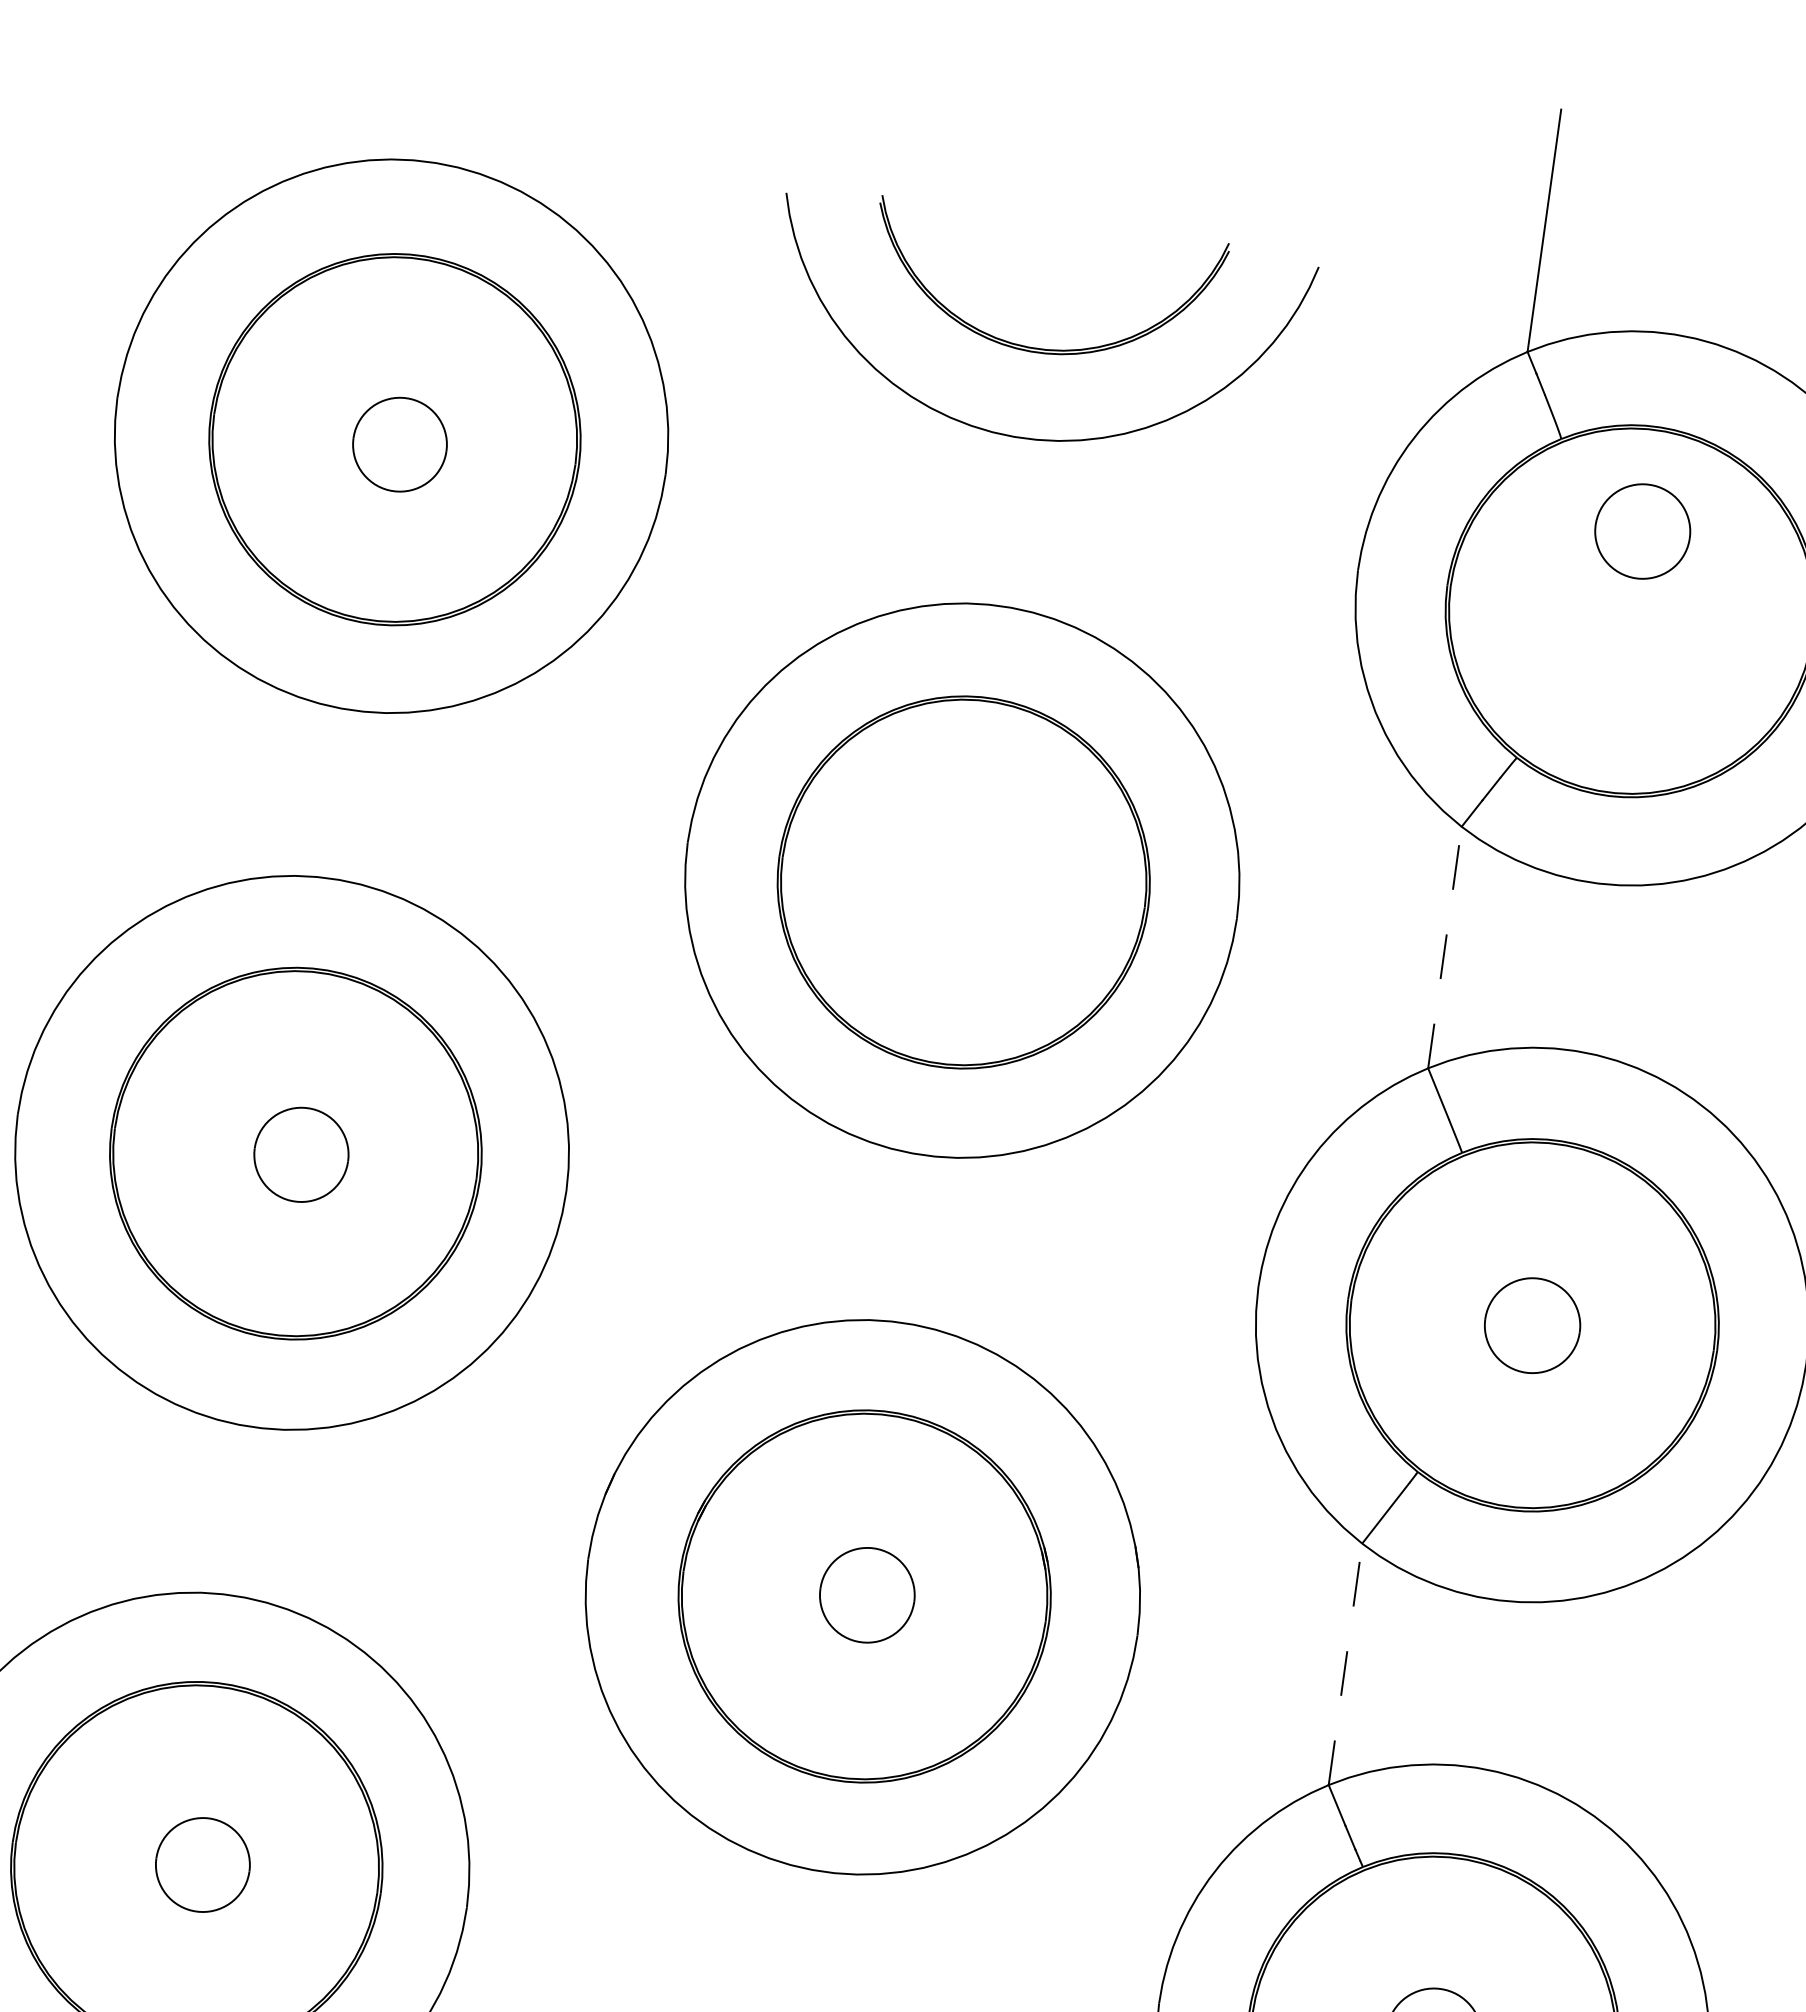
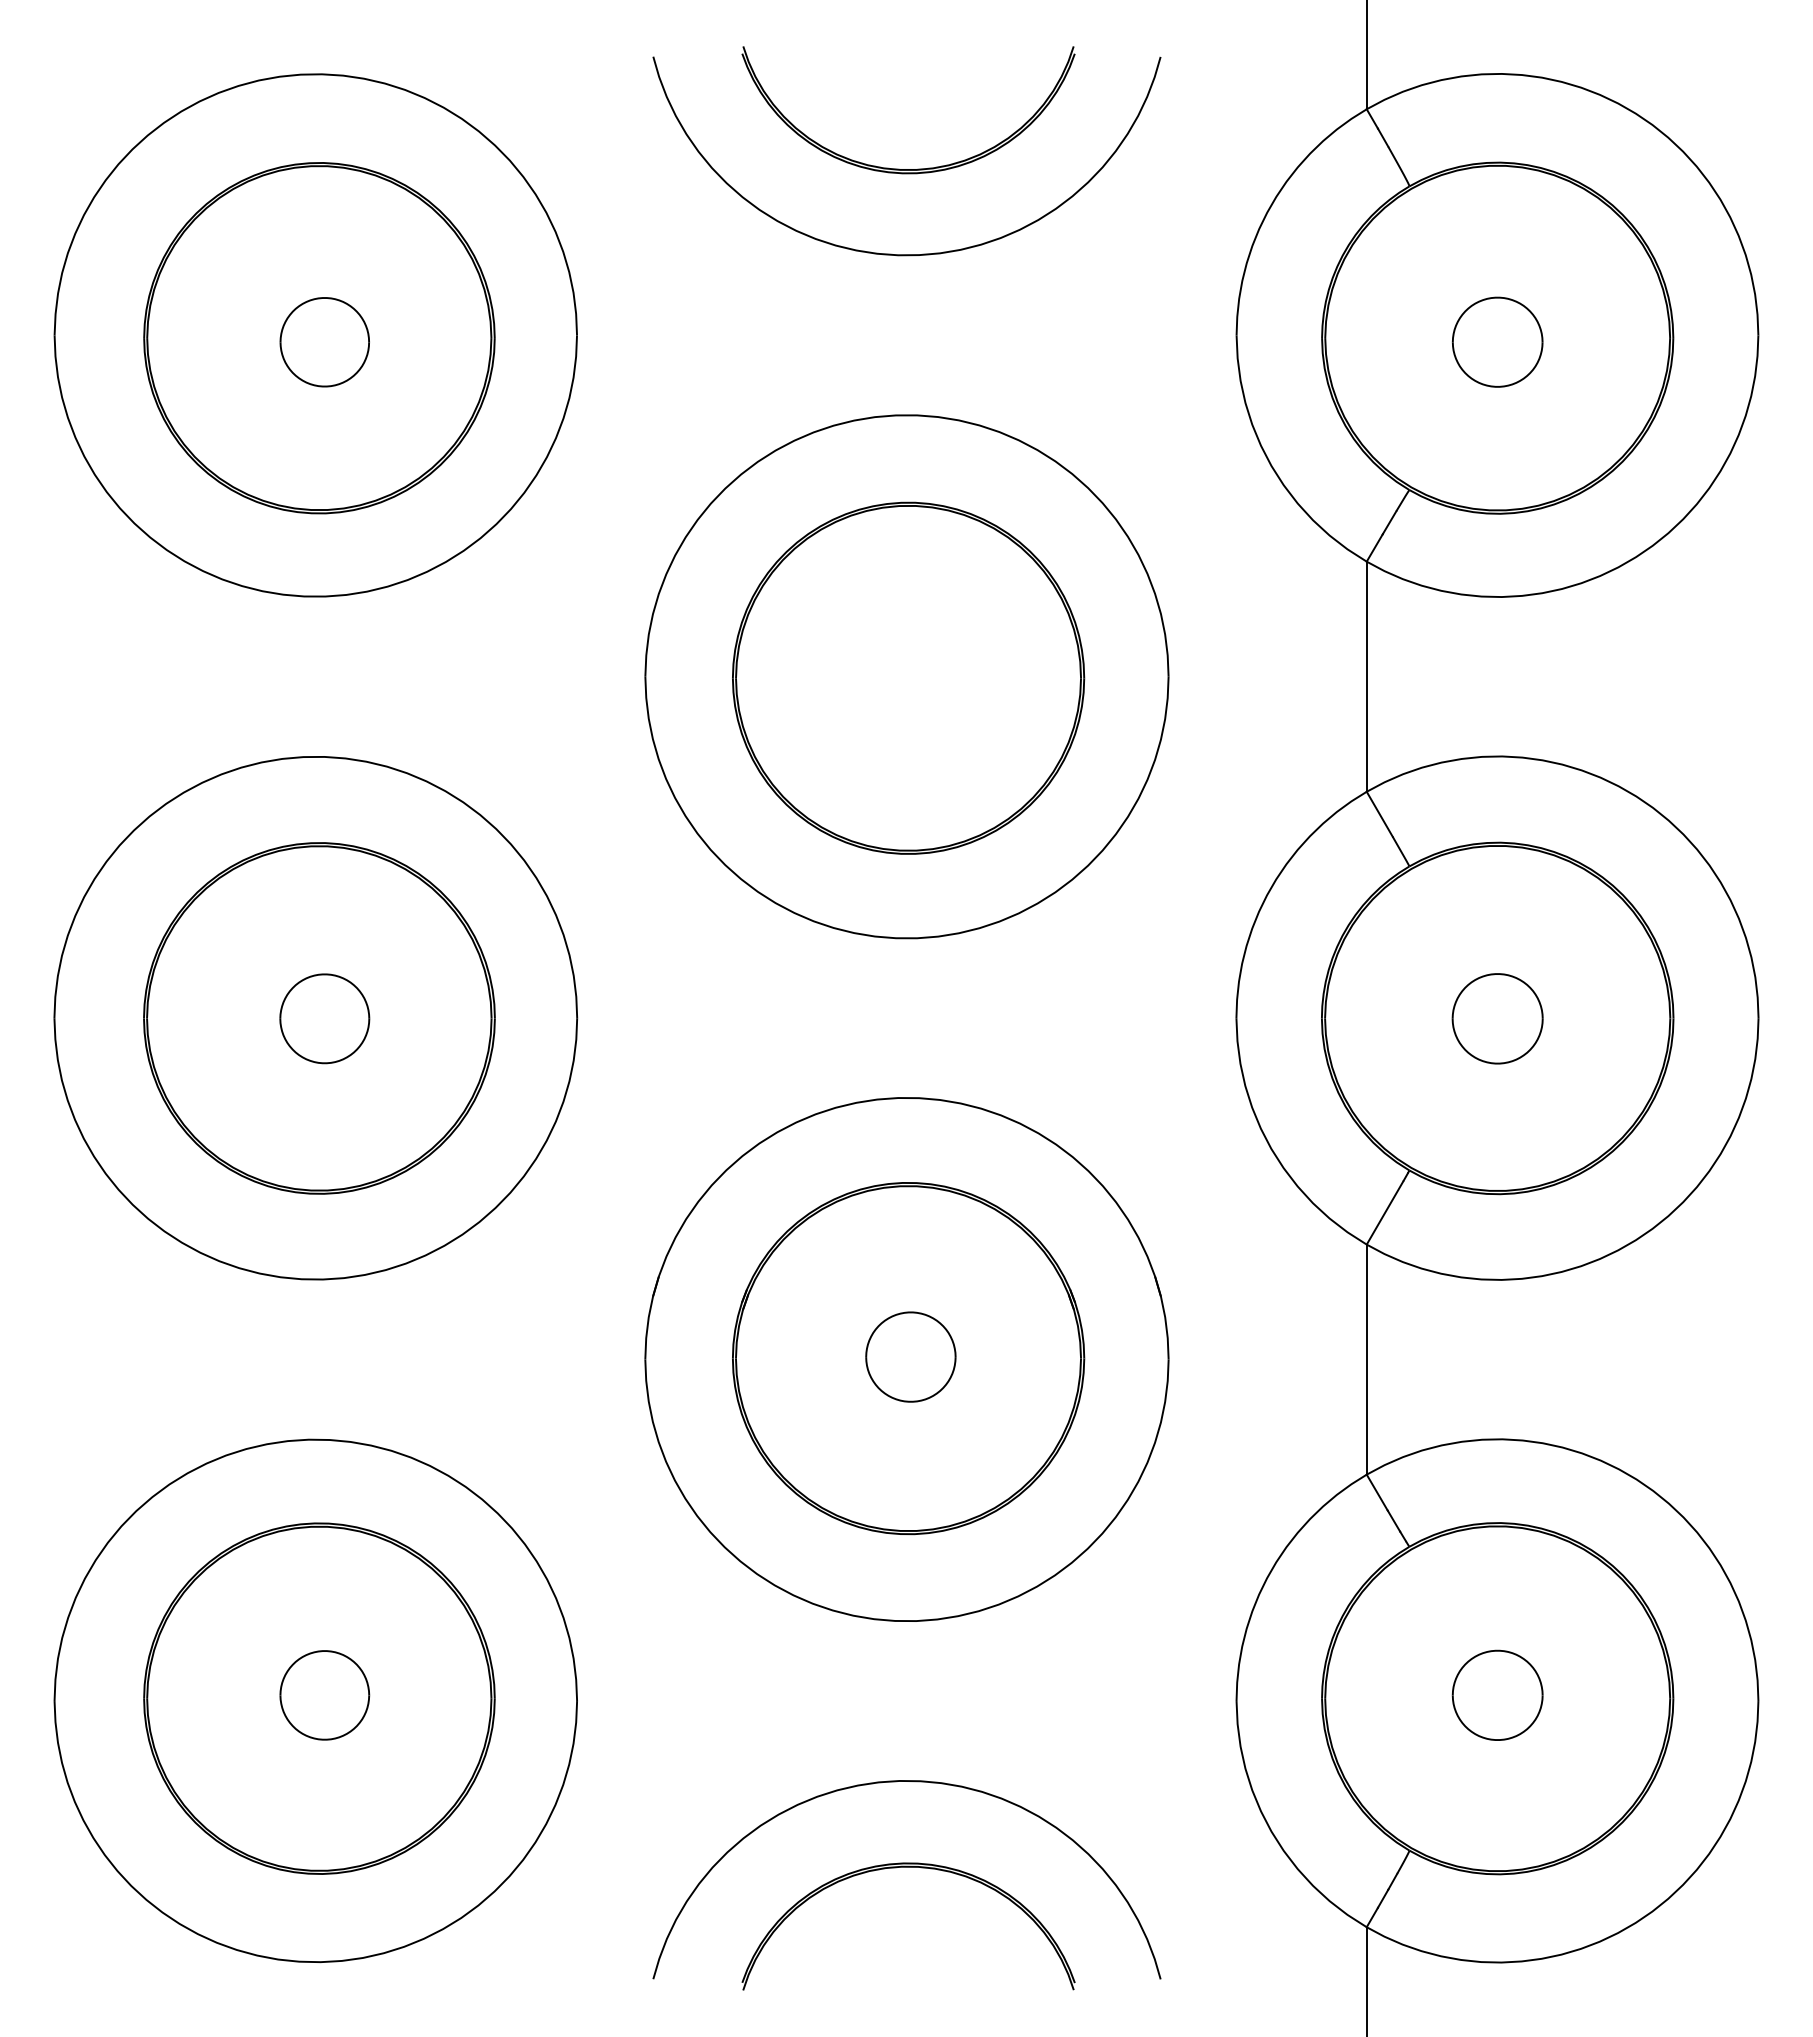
part: (1642, 530) -> (1497, 341), moved
line: (1444, 947) -> (1366, 676), dashed -> solid
line: (1345, 1664) -> (1366, 1359), dashed -> solid

